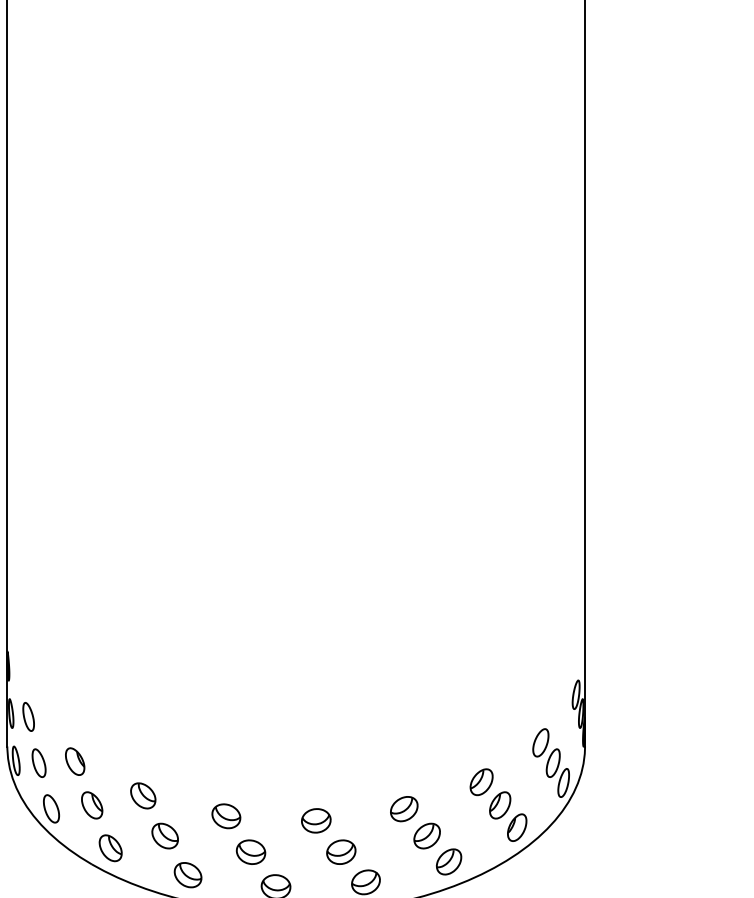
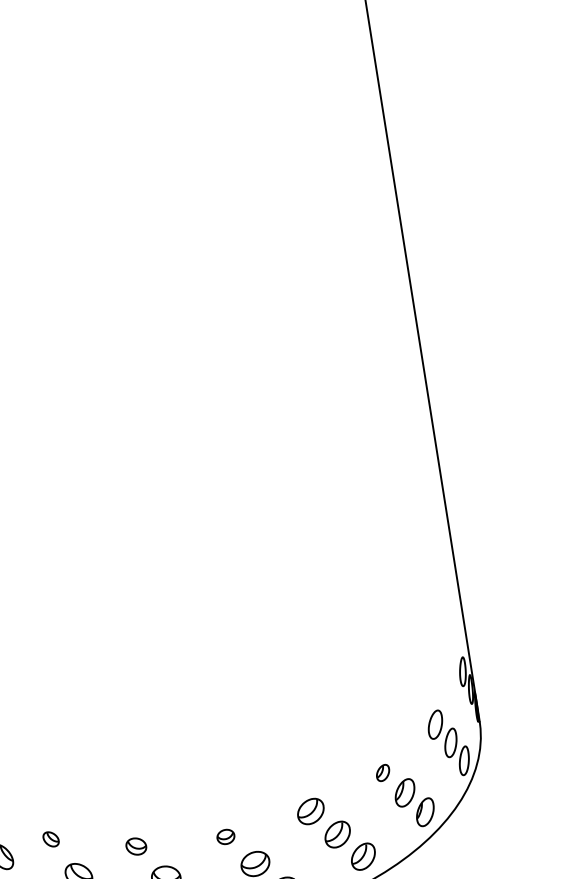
part: (481, 782) -> (383, 773), size x0.6
part: (143, 795) -> (51, 838), size x0.6
part: (226, 816) -> (136, 846), size x0.7
part: (316, 820) -> (226, 836), size x0.6

